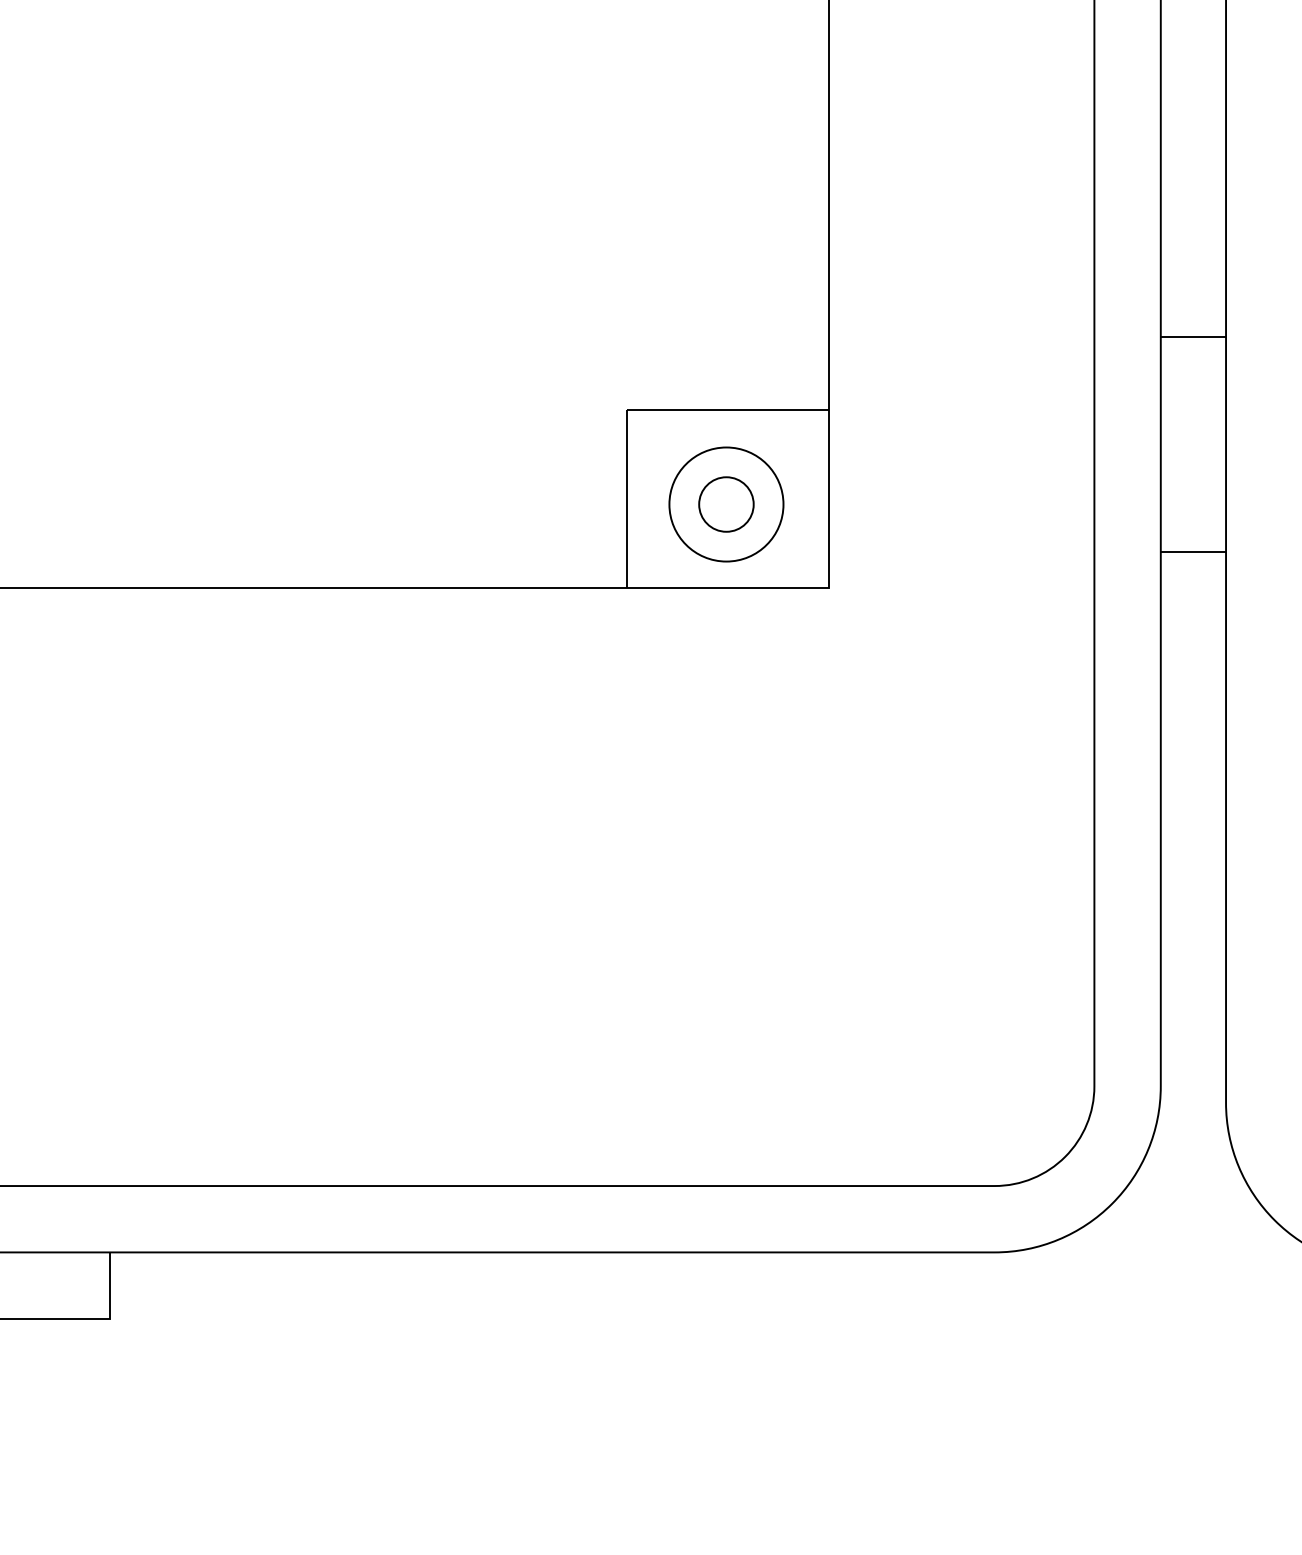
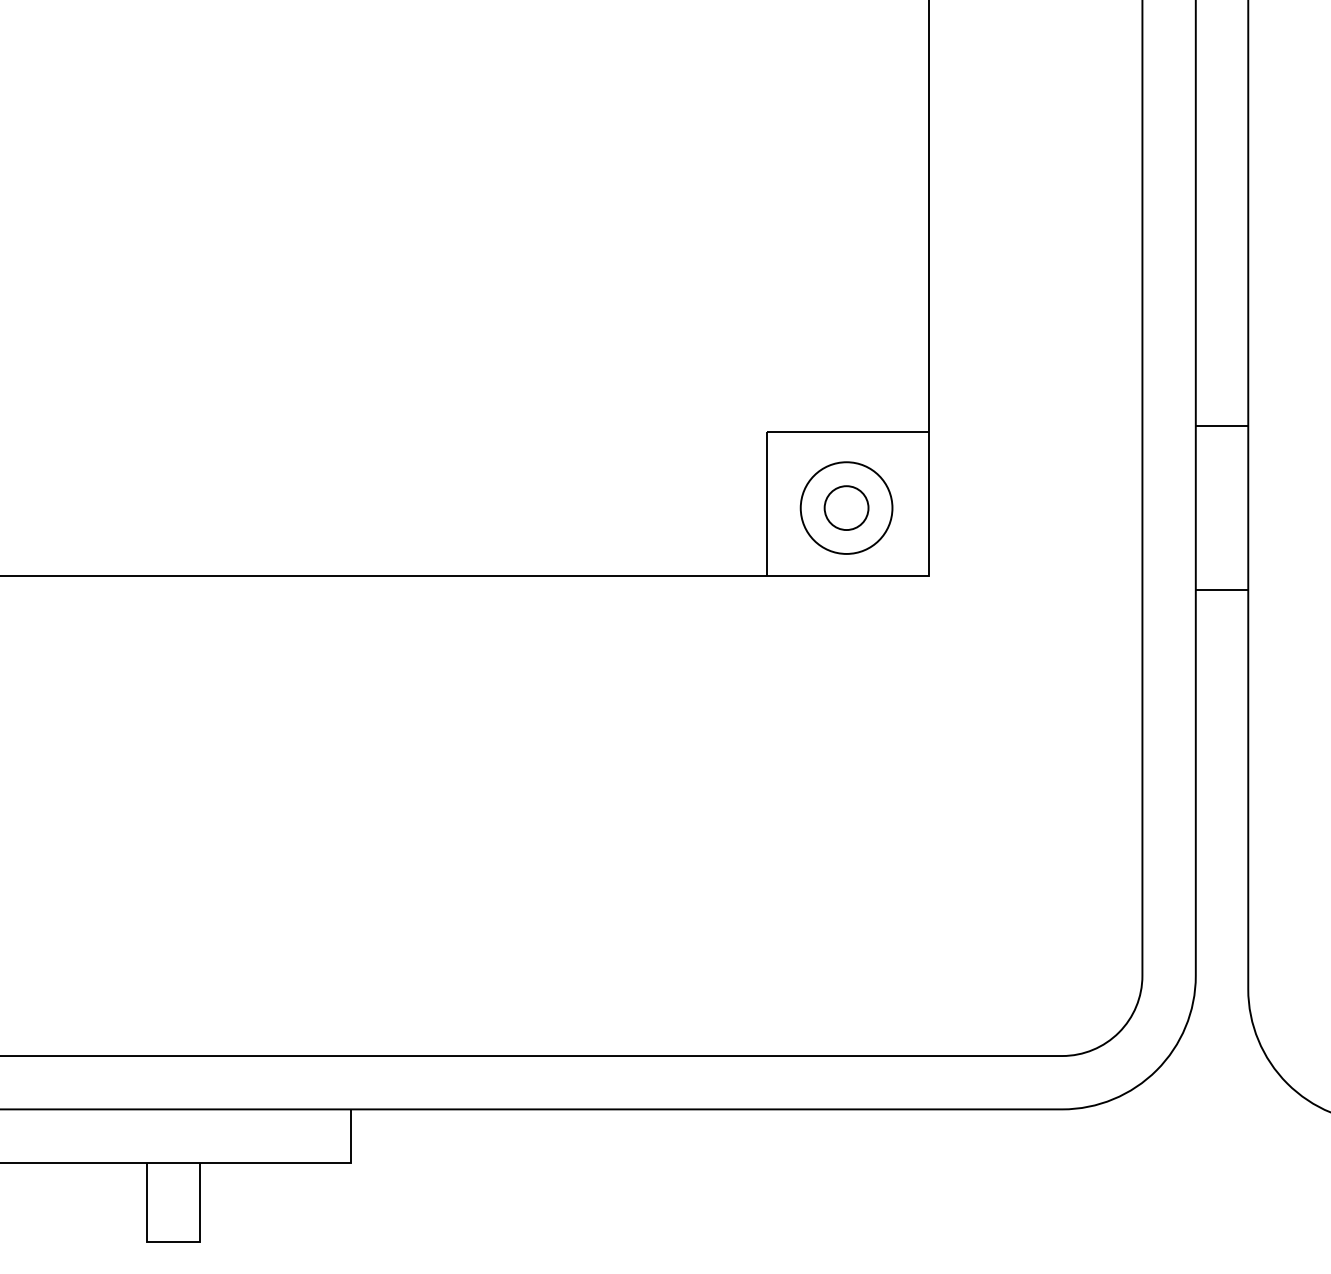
line: (1192, 337) -> (1221, 426), moved
line: (1192, 552) -> (1221, 589), moved

